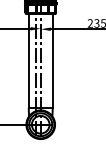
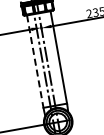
line: (28, 61) -> (35, 62), solid -> dashed

